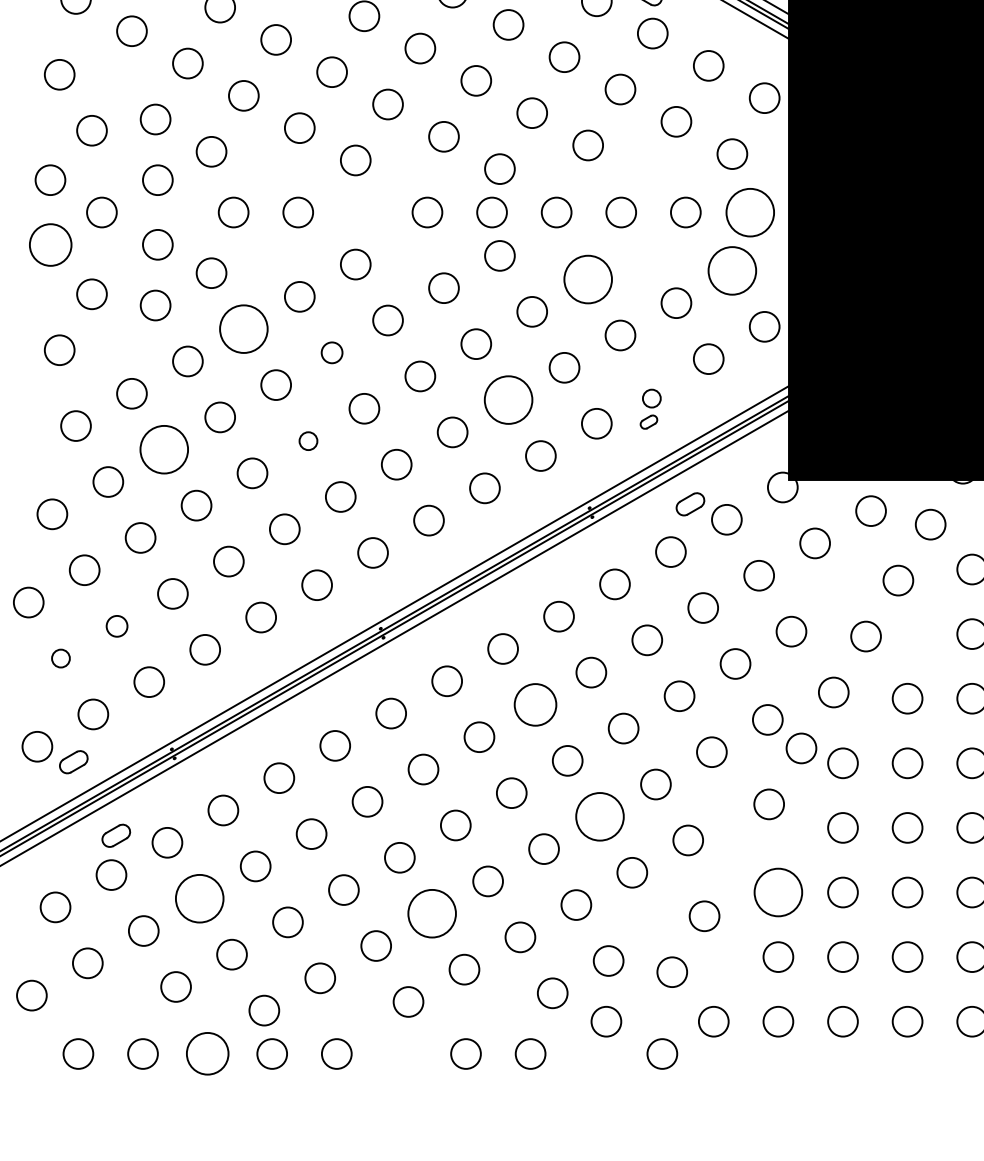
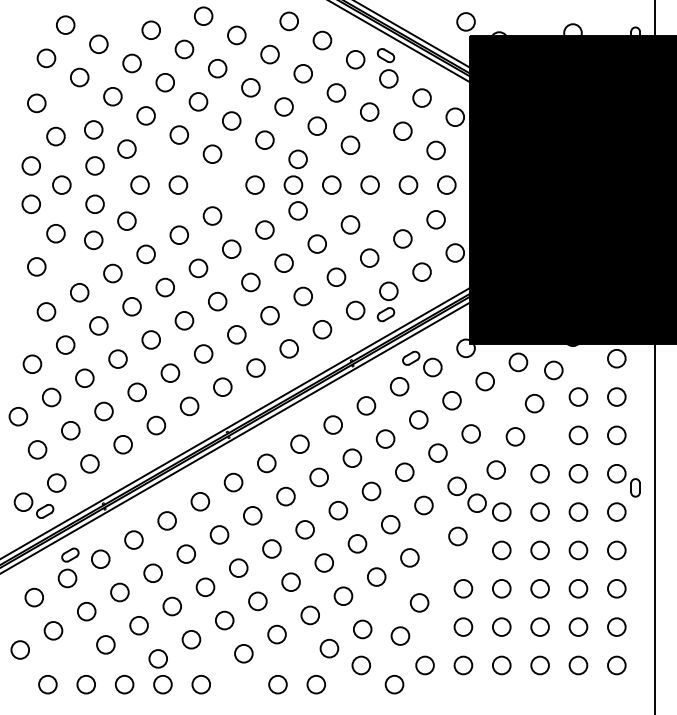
circle: (749, 211) -> (446, 184), size x0.62
circle: (49, 243) -> (30, 203), size x0.71
circle: (731, 270) -> (435, 219), size x0.62
circle: (588, 278) -> (350, 224), size x0.62
circle: (242, 329) -> (145, 254), size x0.62
circle: (332, 352) -> (198, 268), size x1.43
circle: (508, 400) -> (303, 296), size x0.62
part: (650, 408) -> (387, 301), size x1.67
circle: (308, 440) -> (184, 320), size x1.67
circle: (163, 448) -> (98, 325), size x0.62
circle: (116, 625) -> (70, 430), size x1.43
circle: (60, 657) -> (37, 449), size x1.67
circle: (534, 705) -> (318, 477), size x0.71
circle: (599, 816) -> (357, 543), size x0.62
circle: (778, 892) -> (463, 588), size x0.62
circle: (199, 898) -> (119, 592), size x0.62
circle: (431, 913) -> (257, 601), size x0.62
circle: (207, 1053) -> (124, 684), size x0.71

